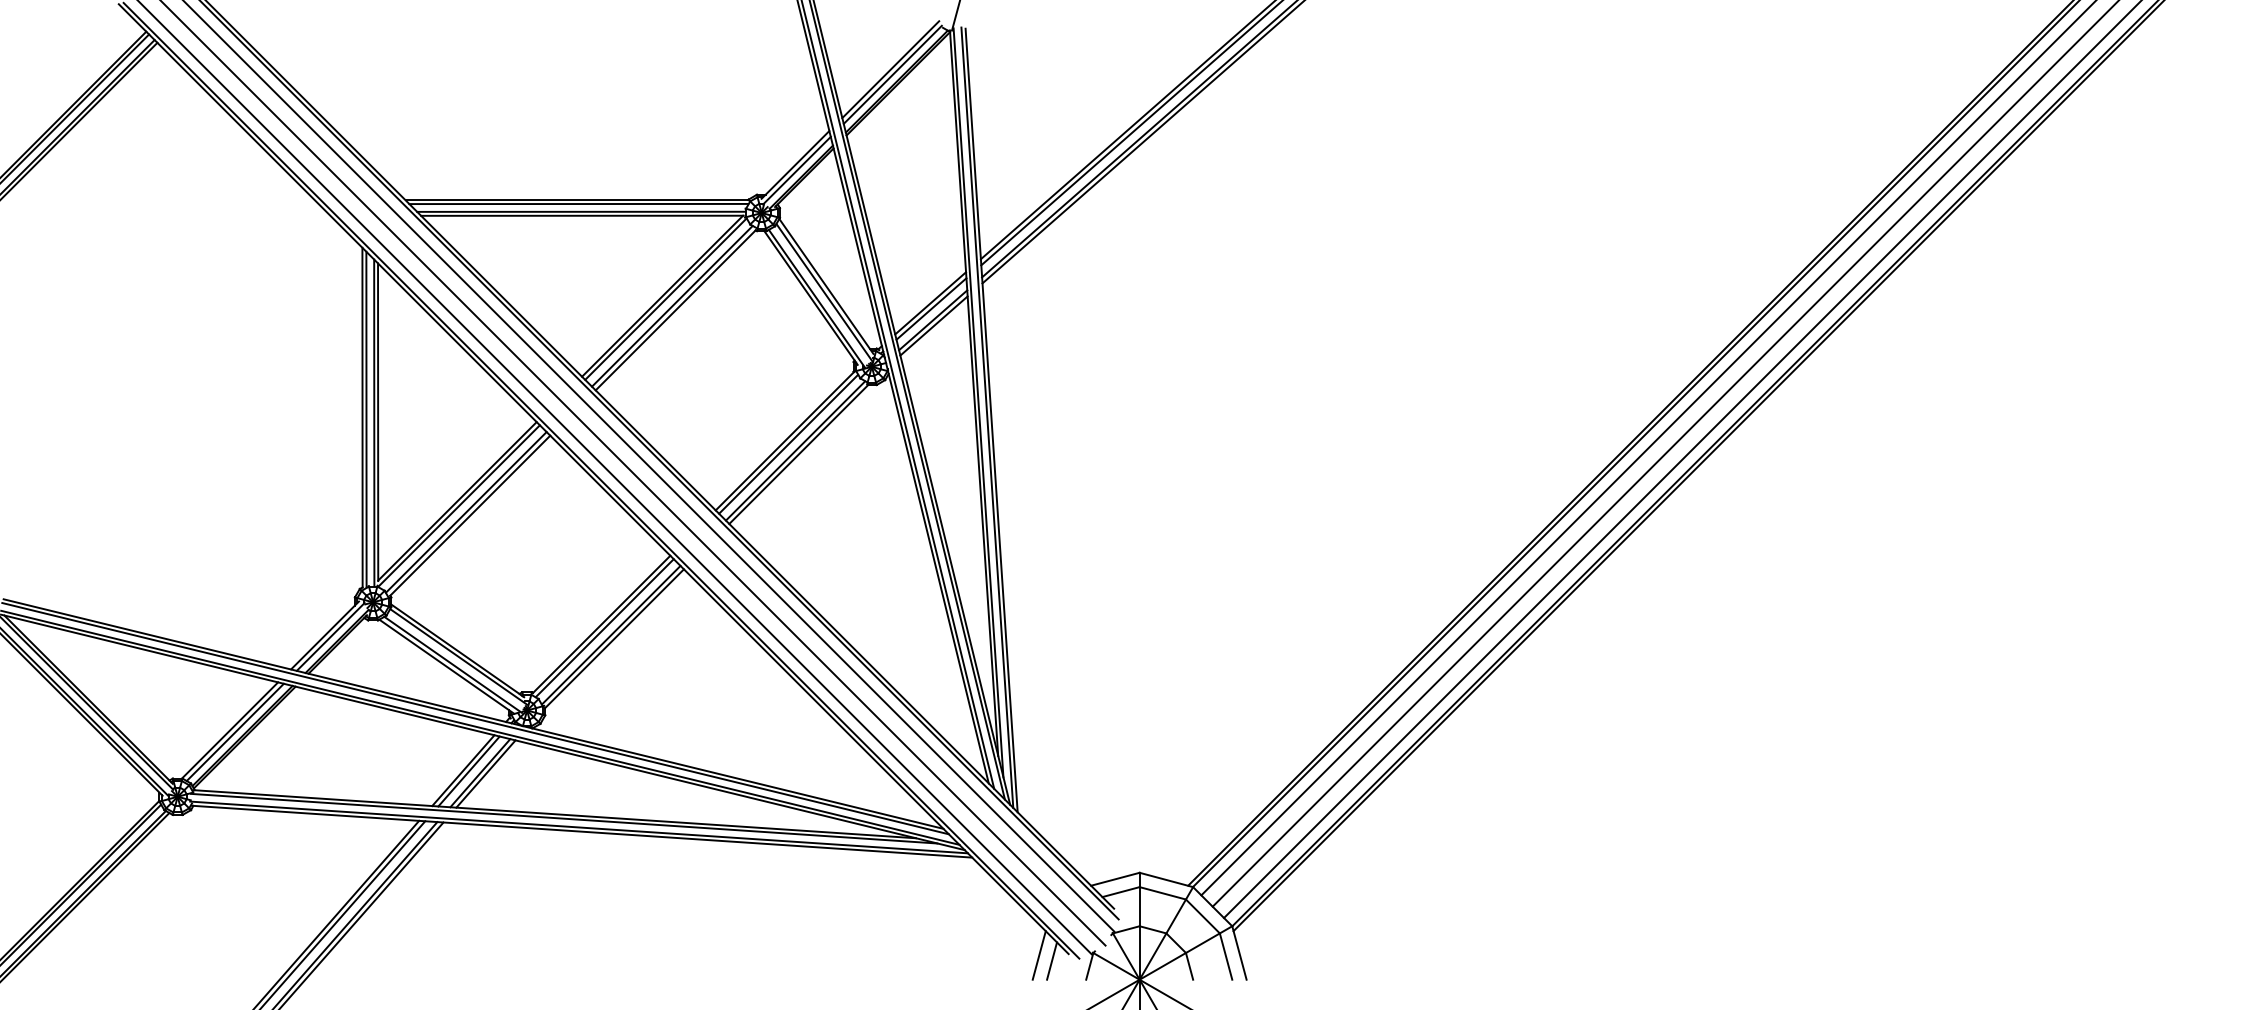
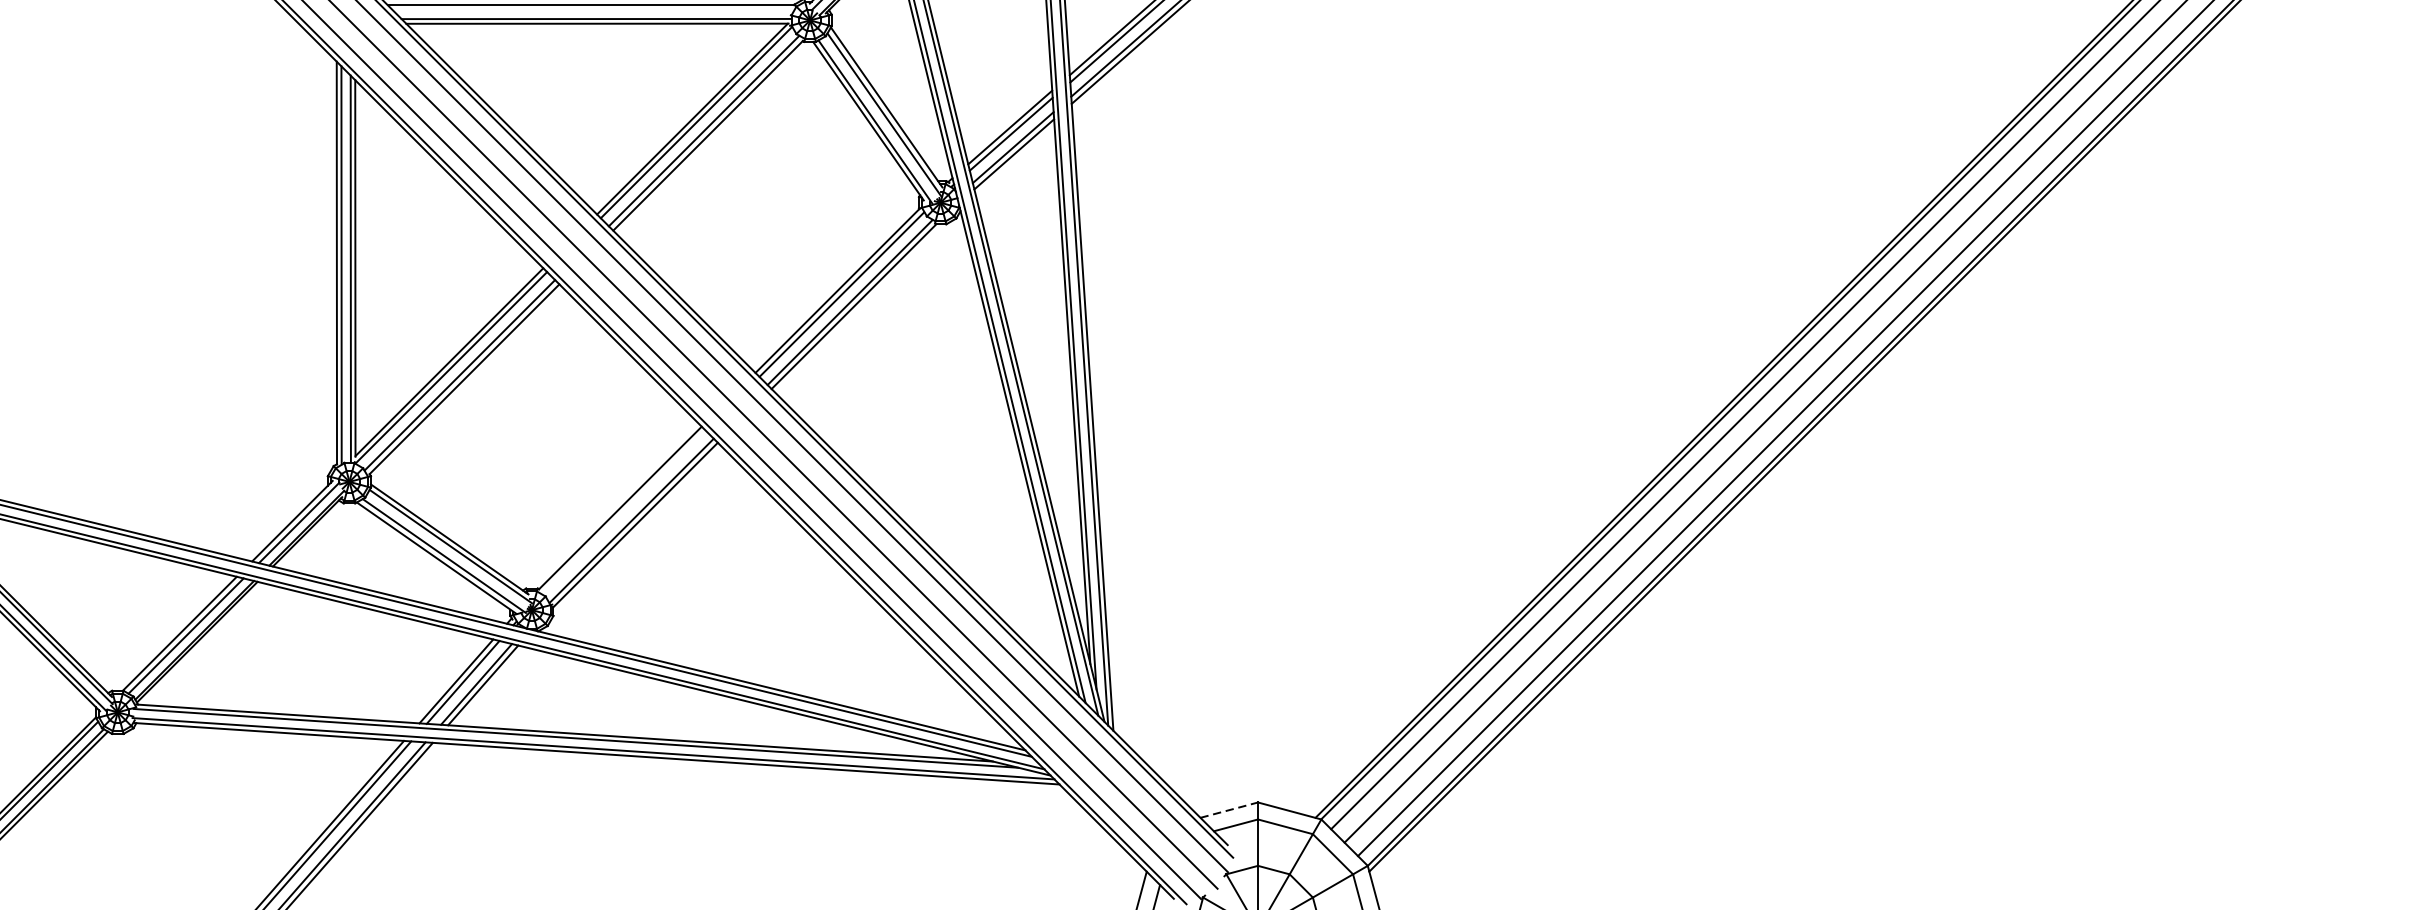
line: (578, 203) -> (592, 9), removed
line: (604, 628) -> (623, 512), removed
line: (1115, 879) -> (1229, 810), solid -> dashed

